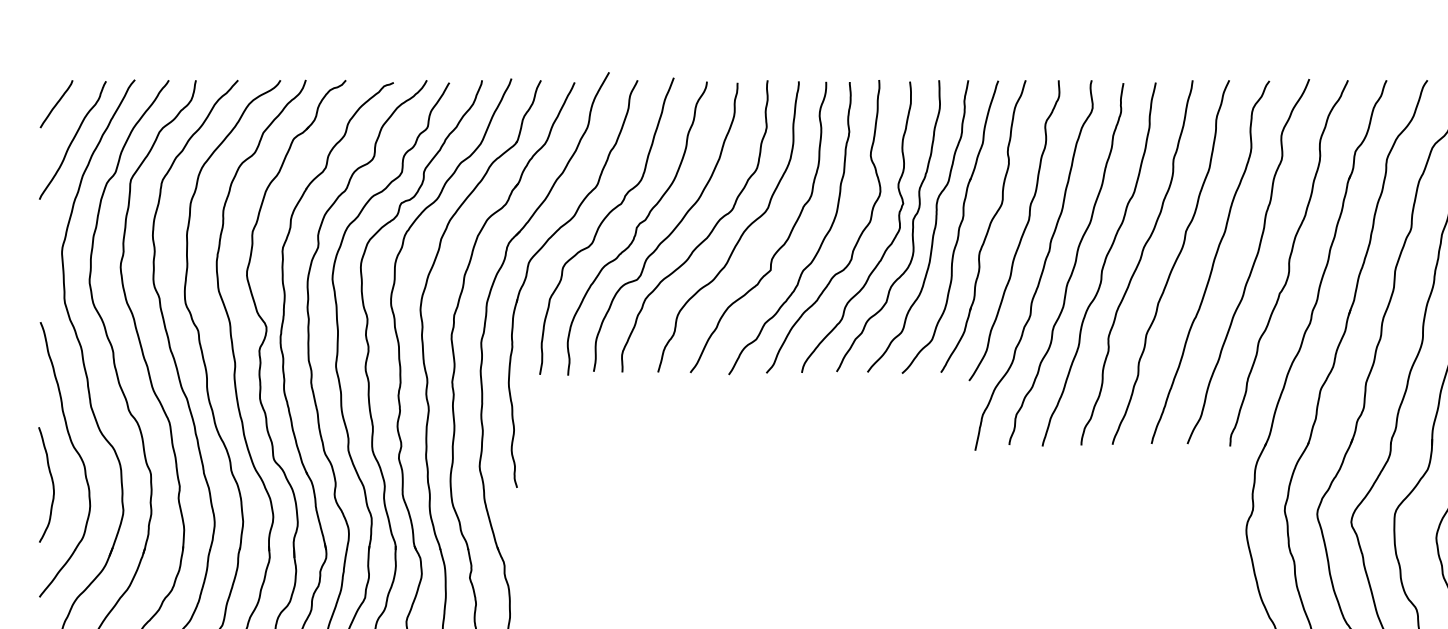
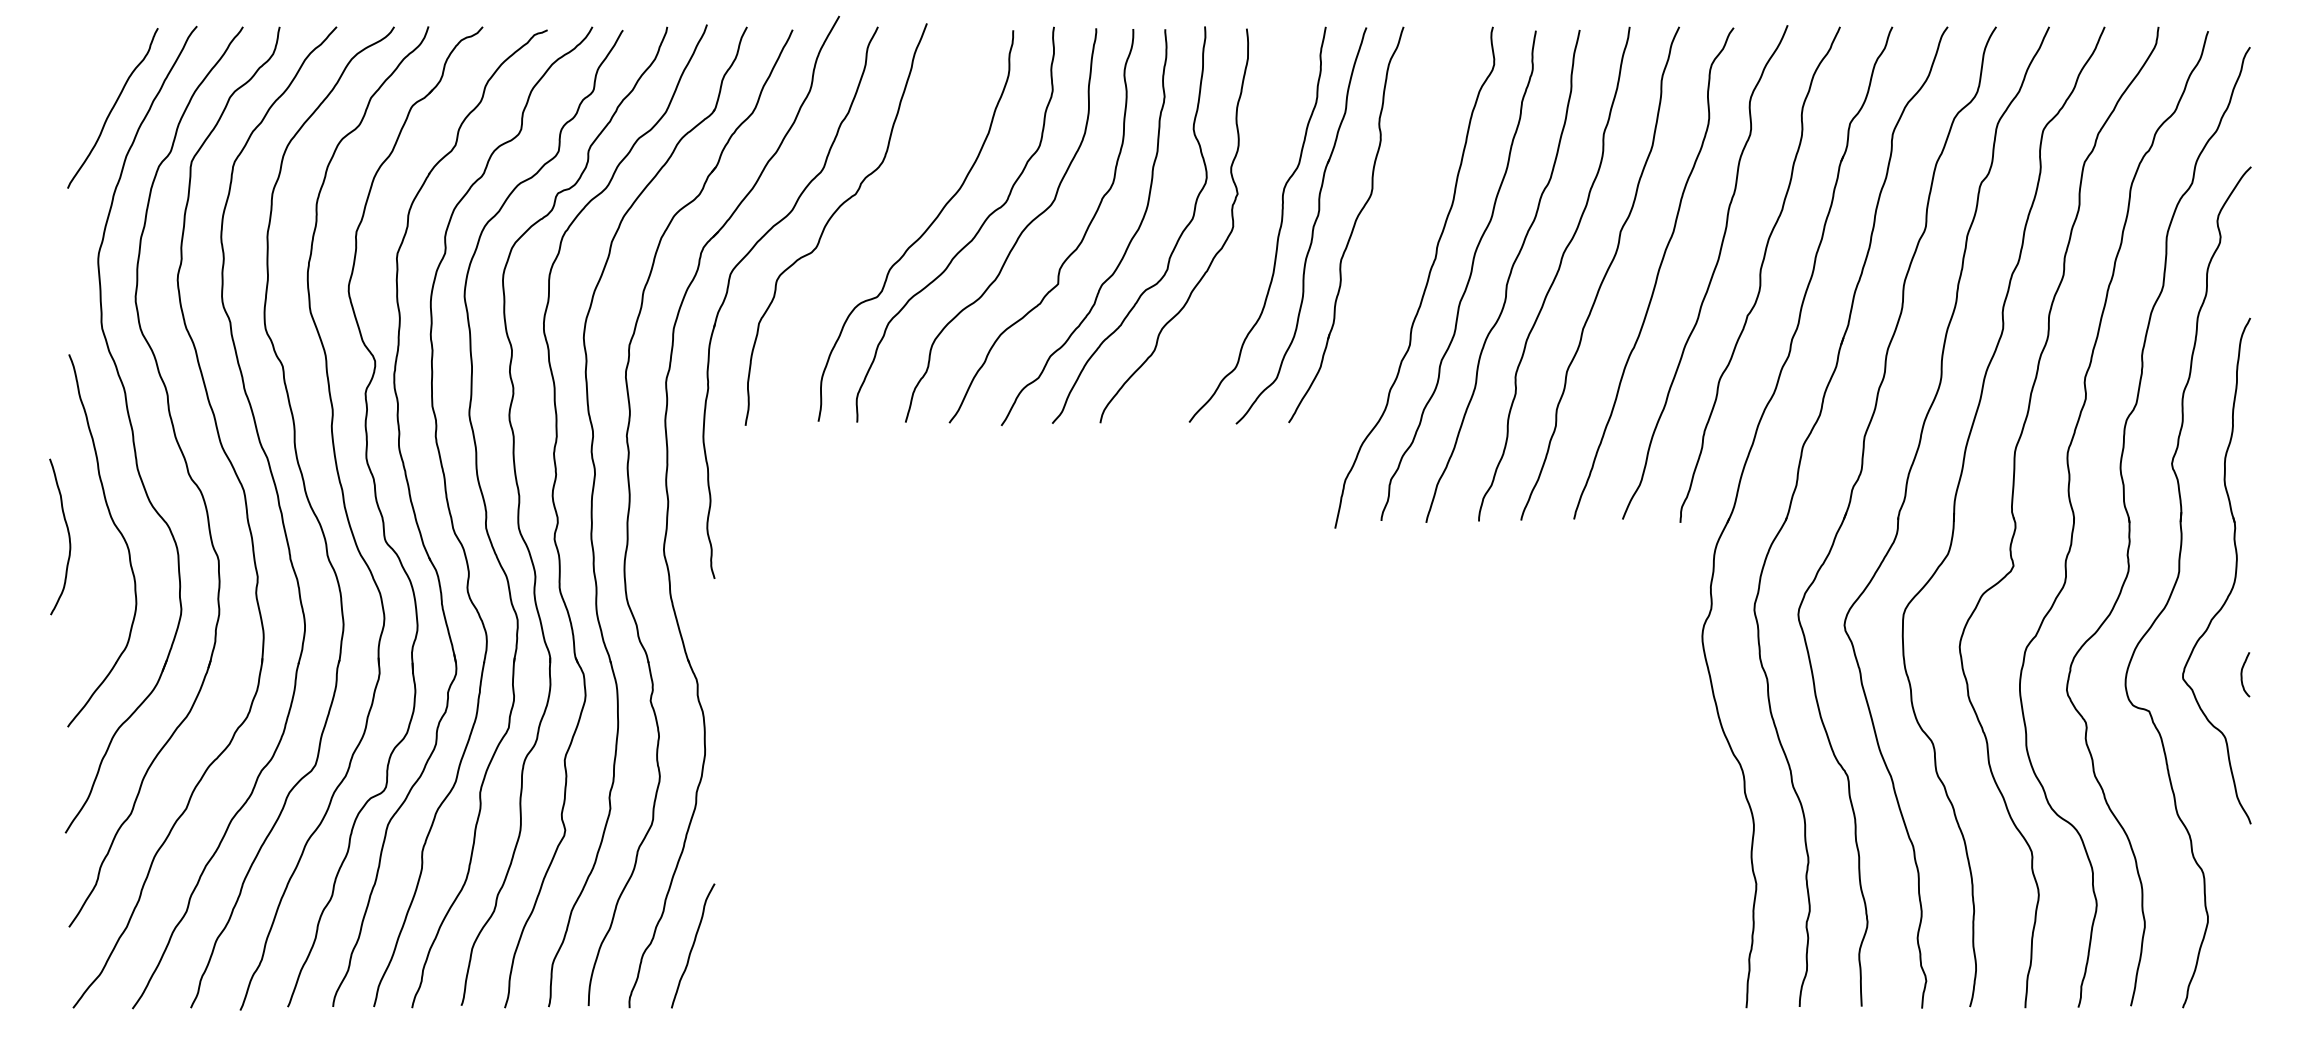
curve: (56, 103) -> (90, 58), removed
curve: (637, 228) -> (877, 227), removed
curve: (912, 229) -> (1249, 229), removed
curve: (1022, 234) -> (1398, 235), removed
curve: (52, 484) -> (68, 536), moved

